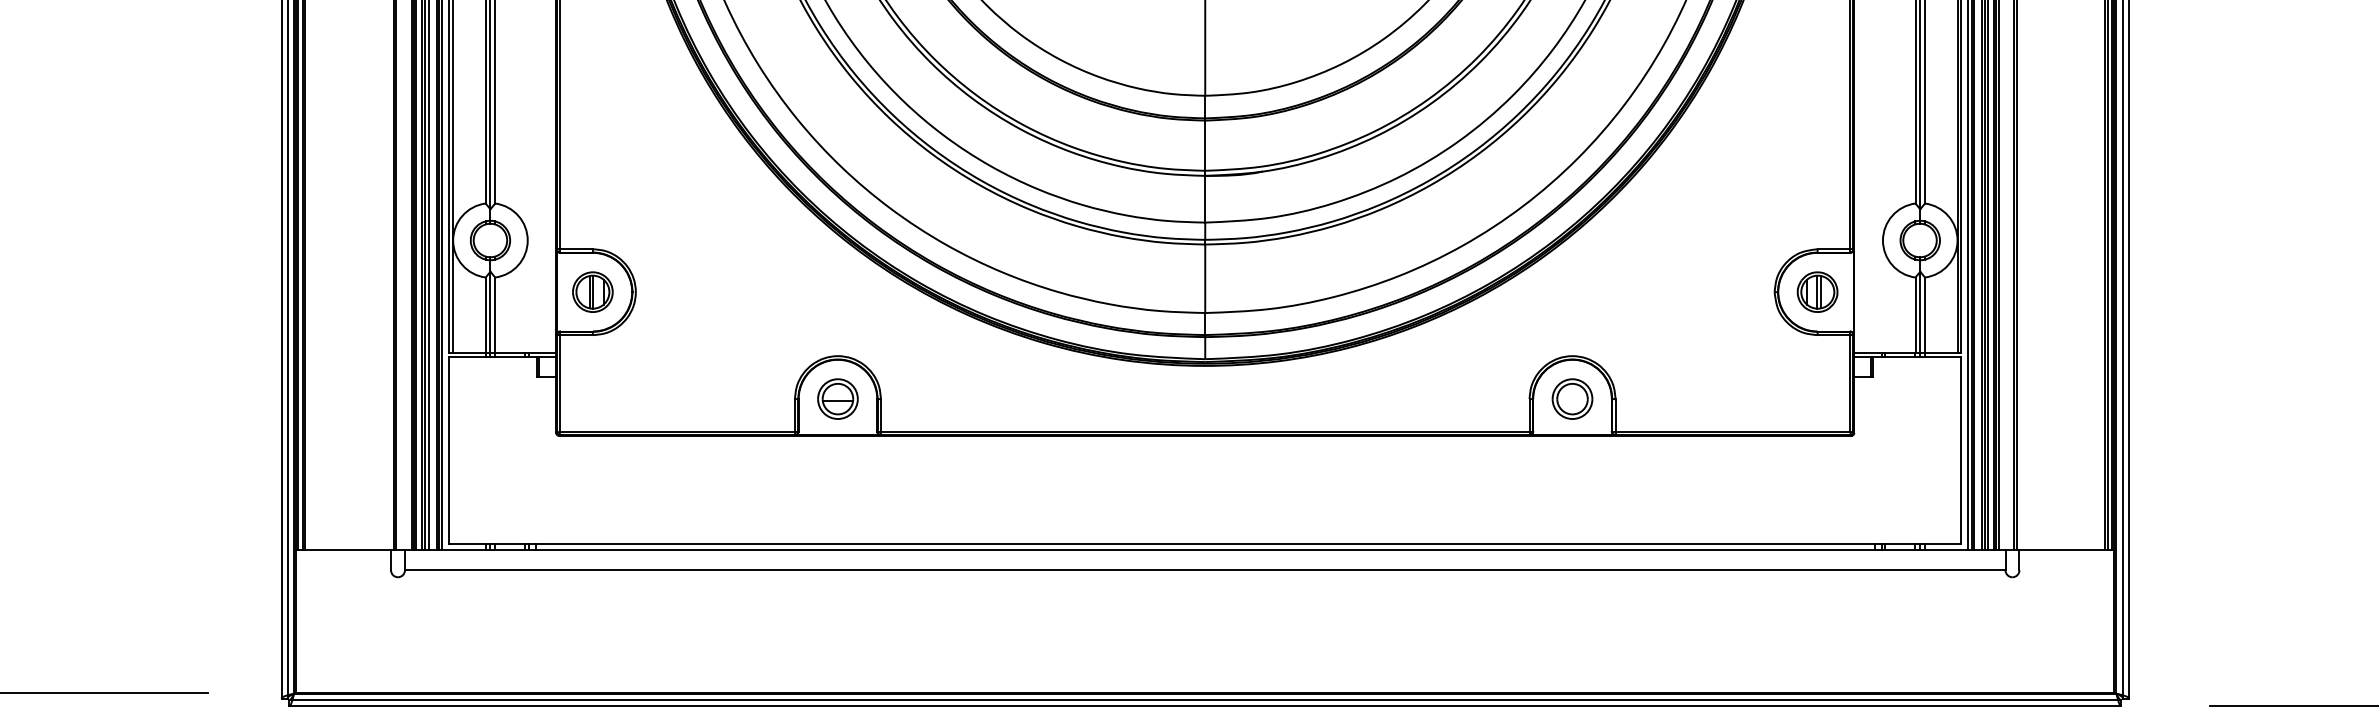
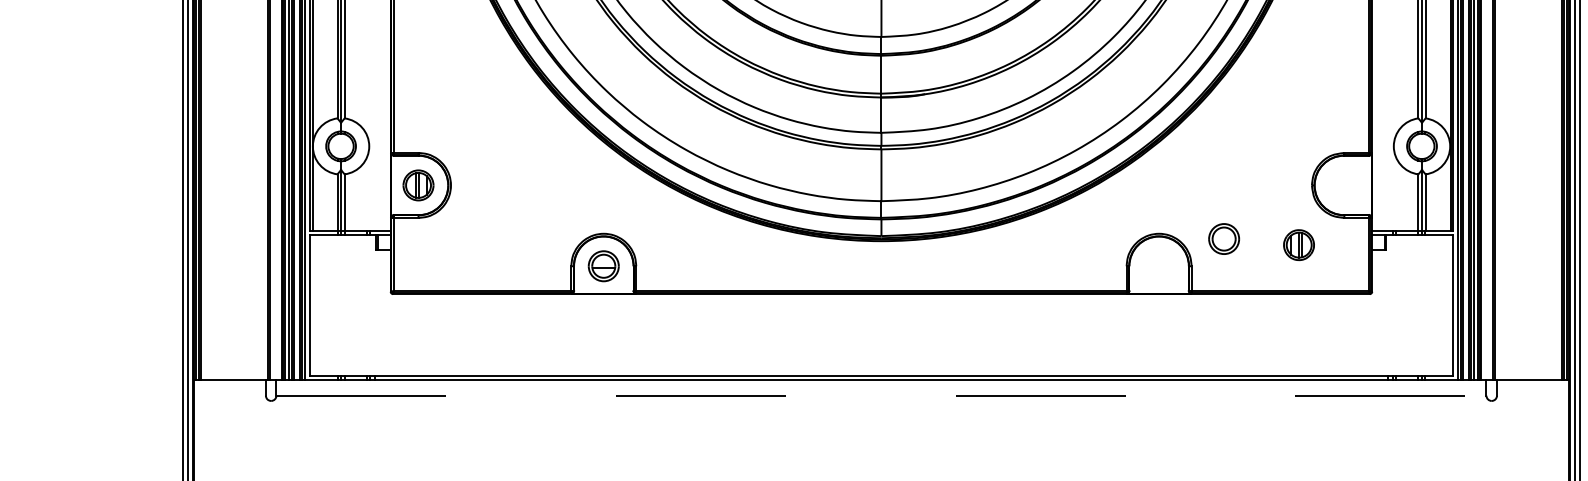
part: (1817, 291) -> (1298, 244), moved
part: (1572, 398) -> (1224, 238), moved
line: (1205, 570) -> (881, 395), solid -> dashed

